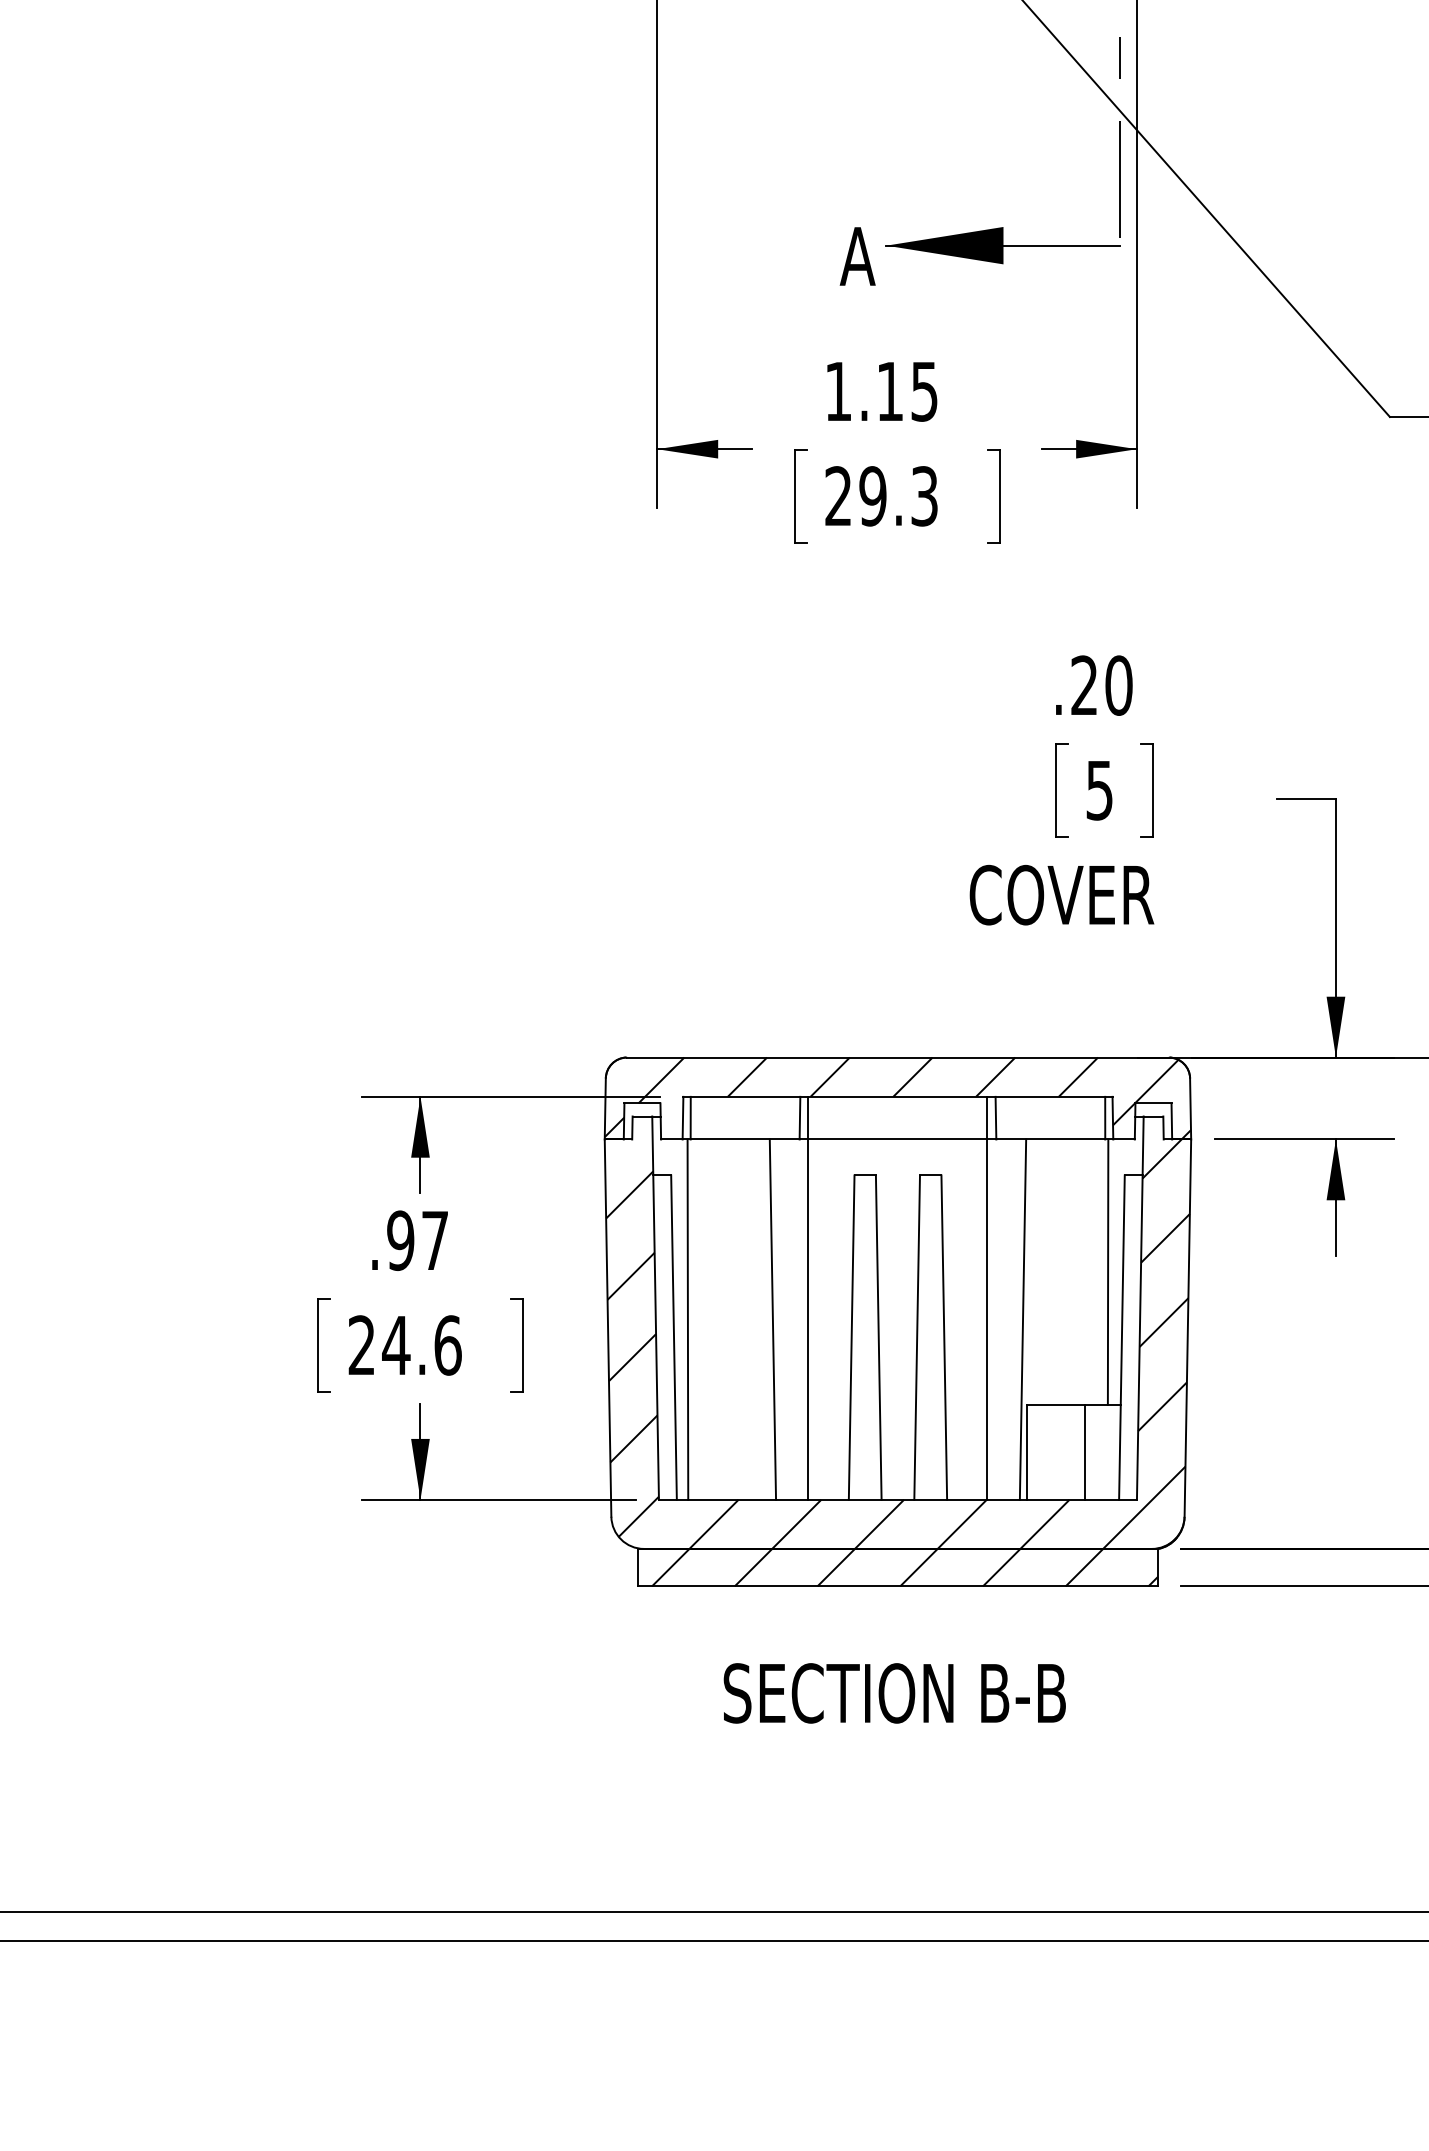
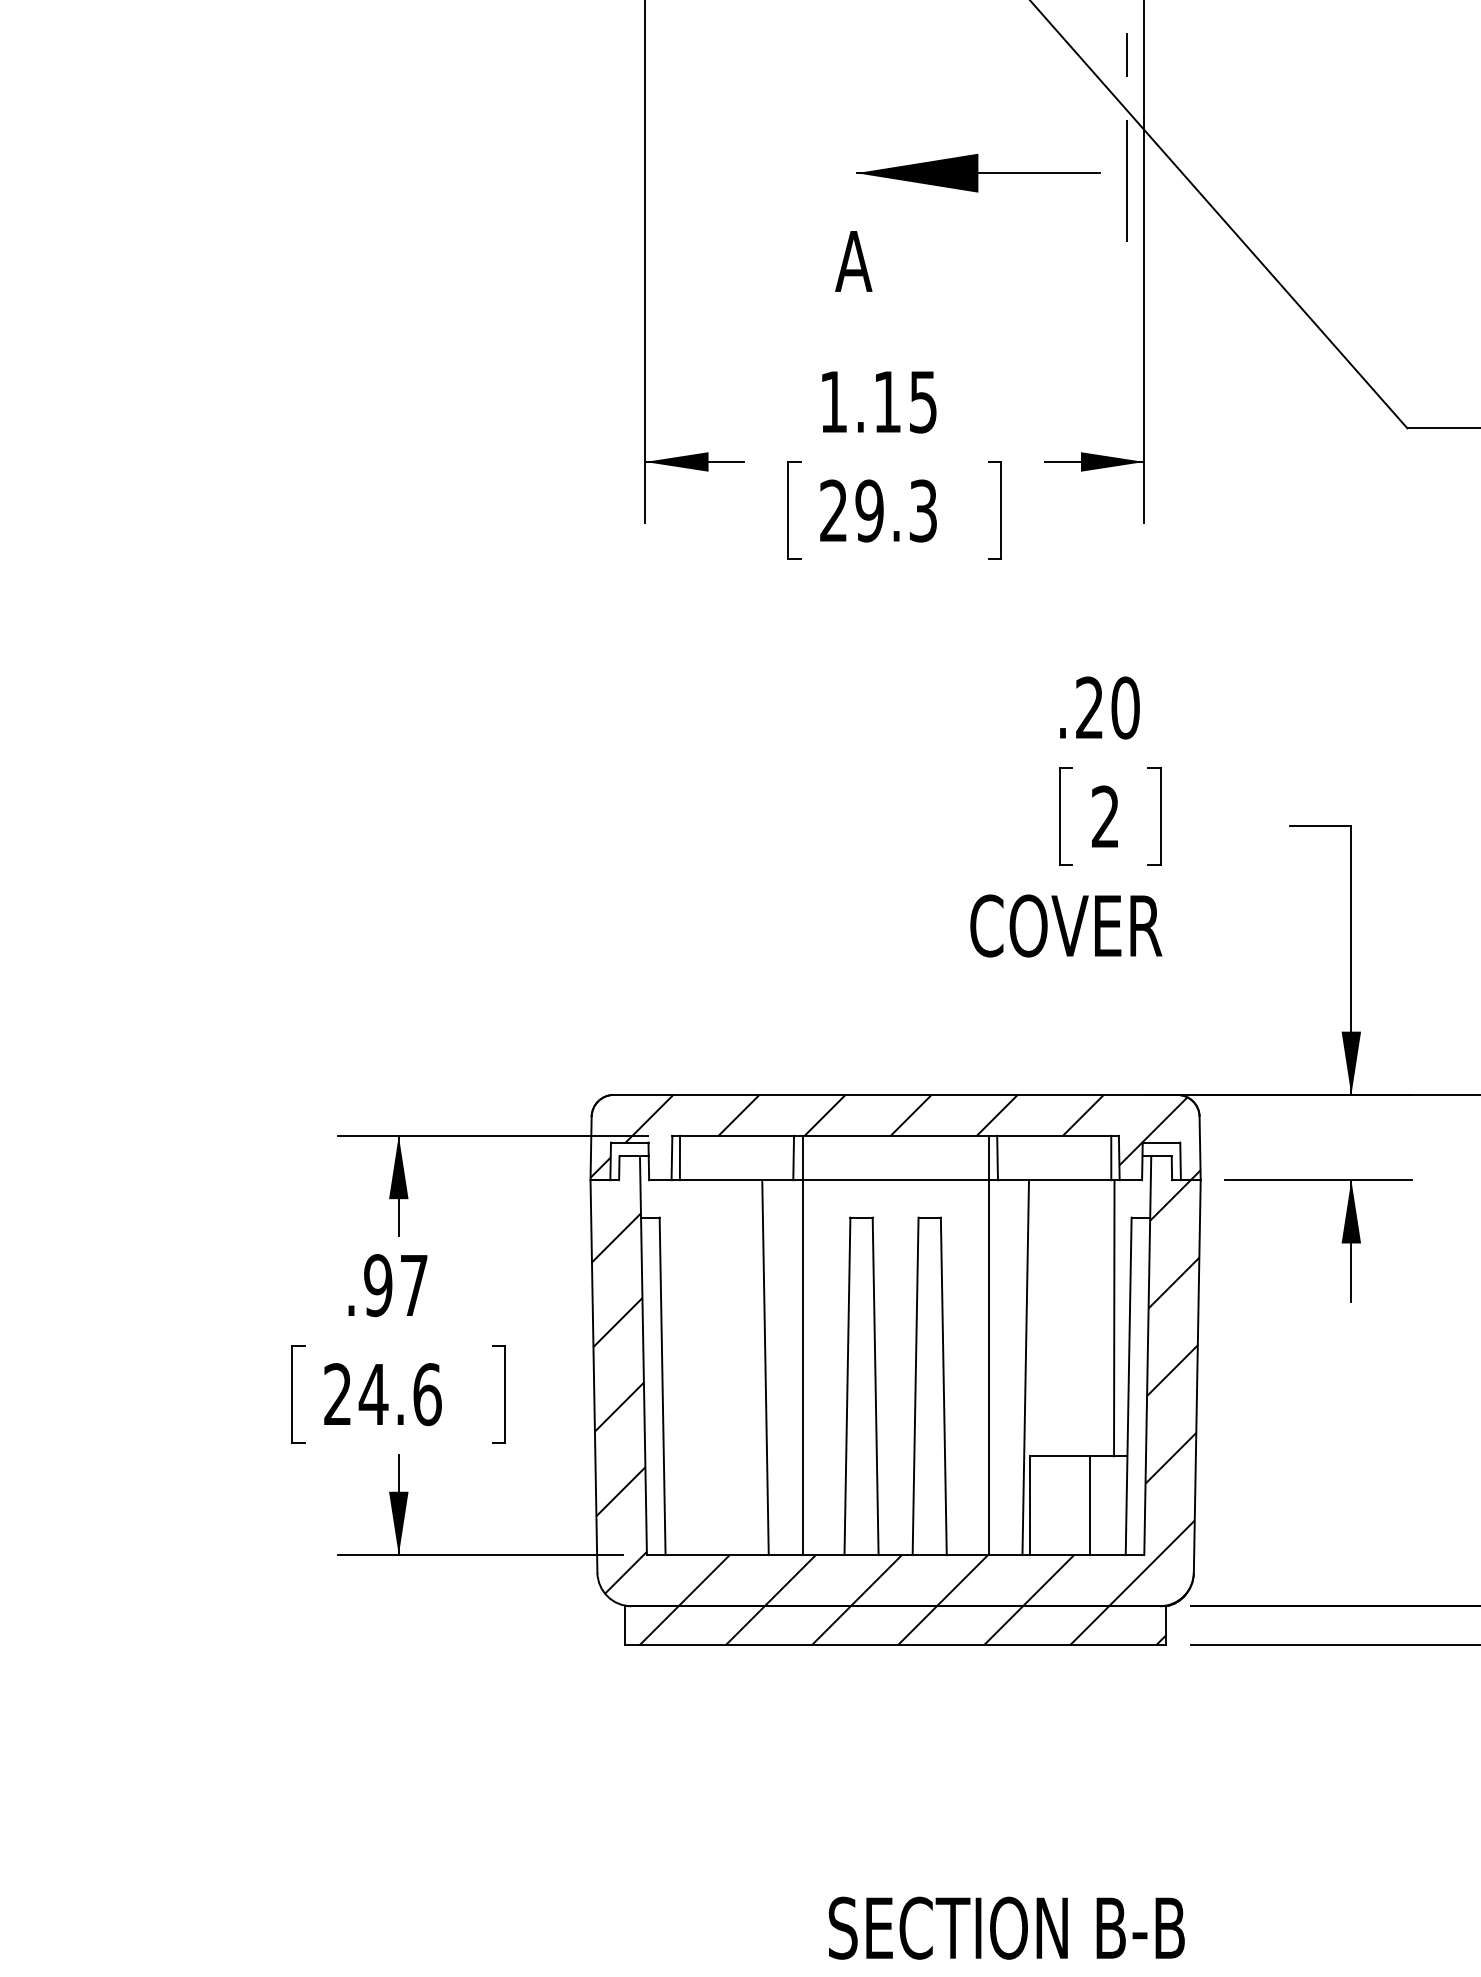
part: (1002, 245) -> (977, 173), moved
text: (1099, 790) -> (1105, 817), 5 -> 2
line: (687, 1319) -> (676, 1367), removed
text: (894, 1693) -> (1006, 1928), moved

